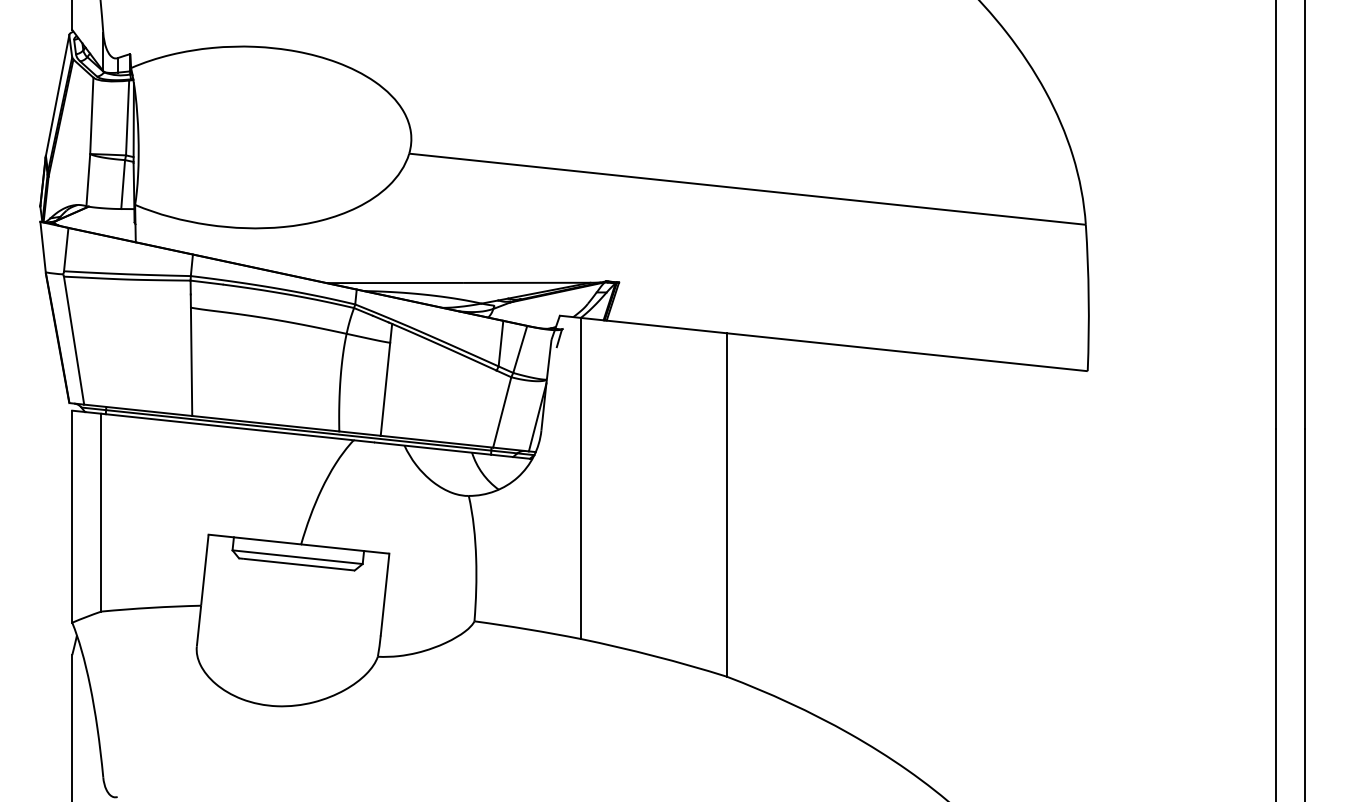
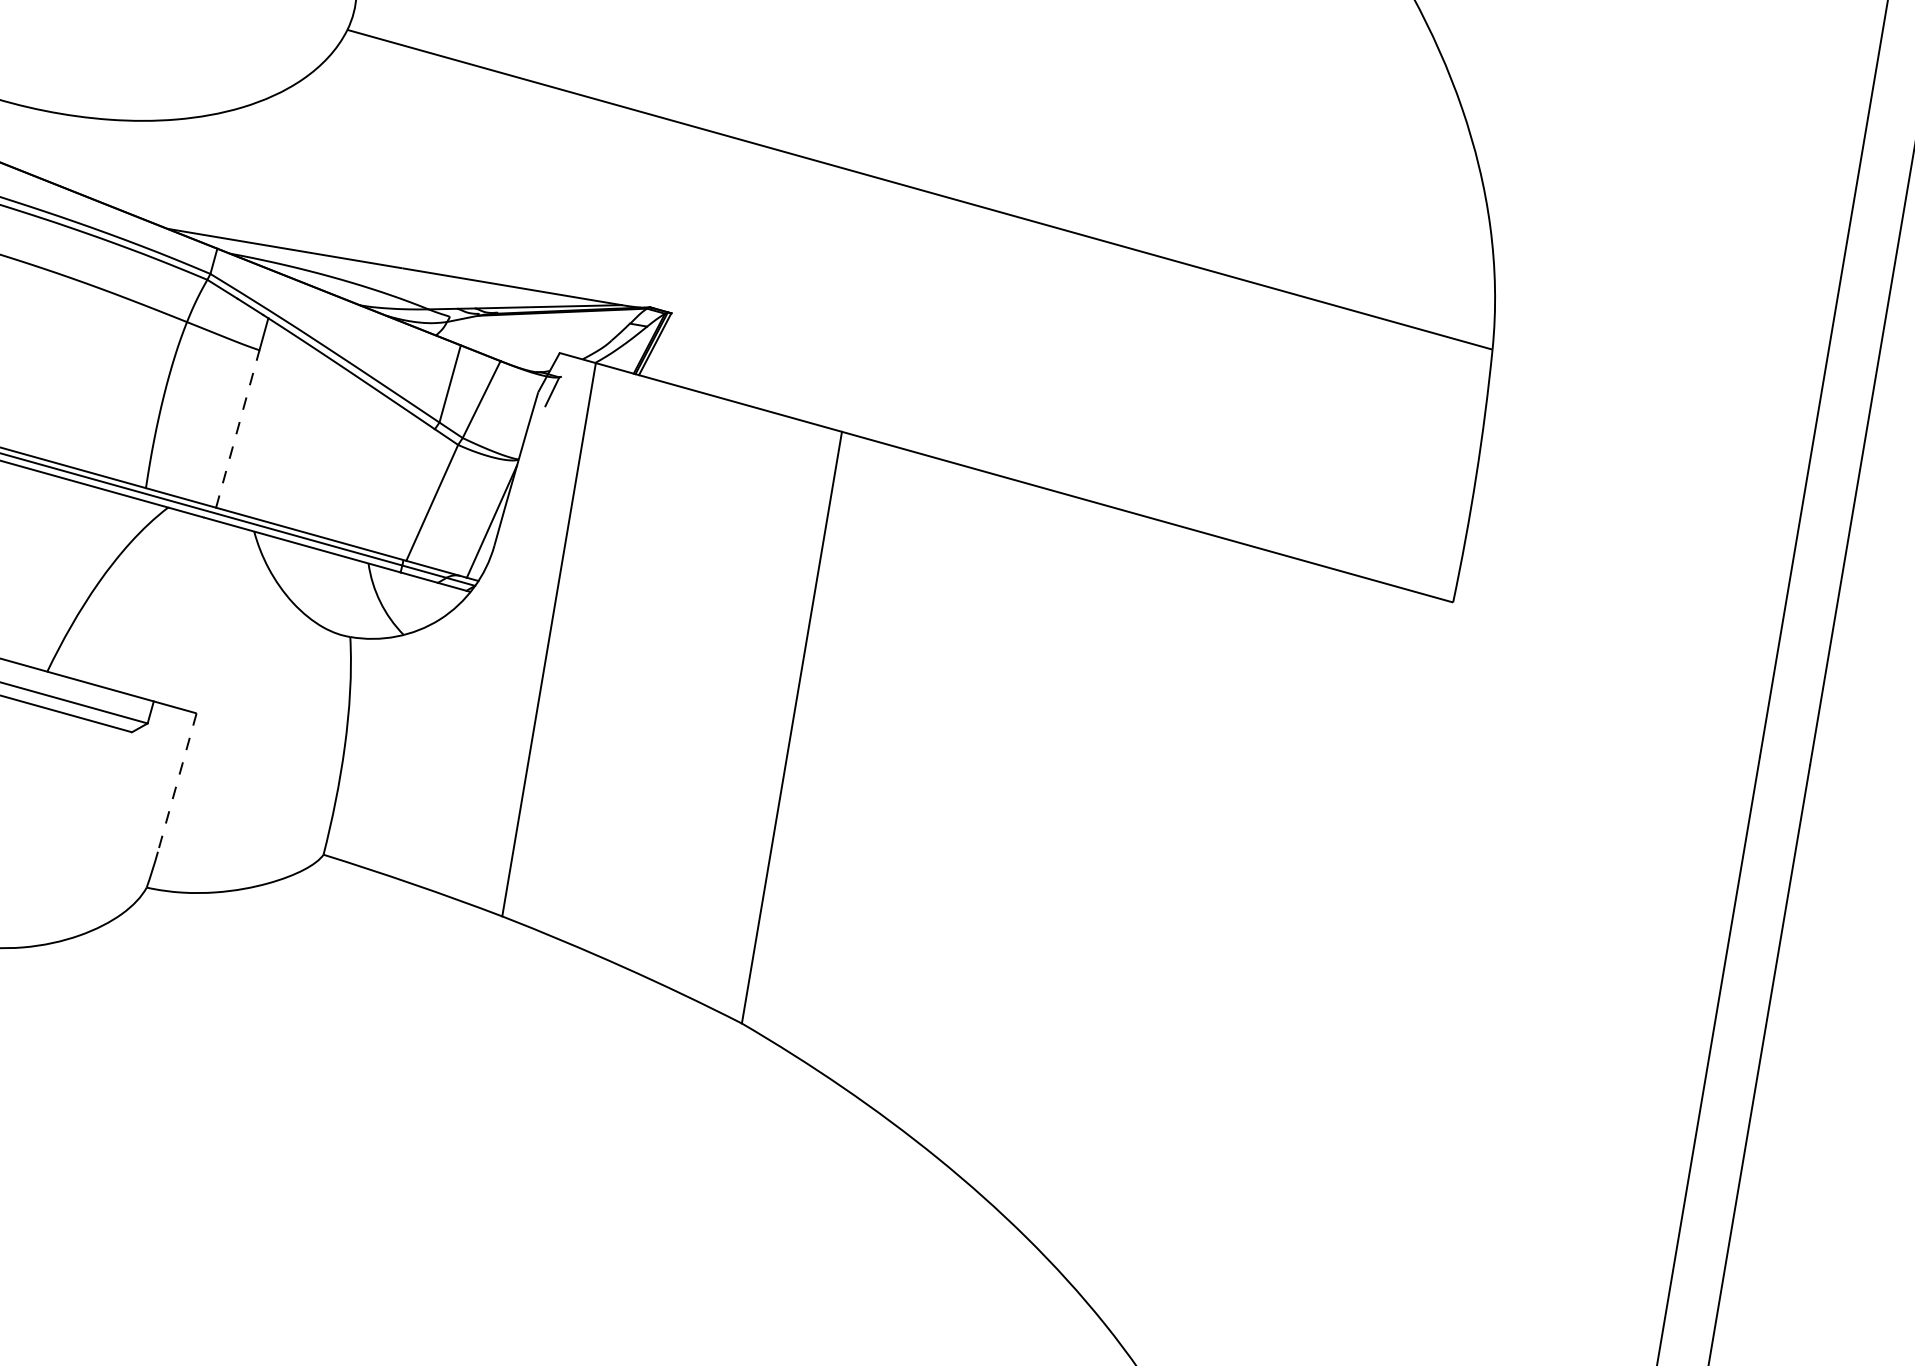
line: (385, 389) -> (237, 429), solid -> dashed
line: (385, 595) -> (177, 784), solid -> dashed

